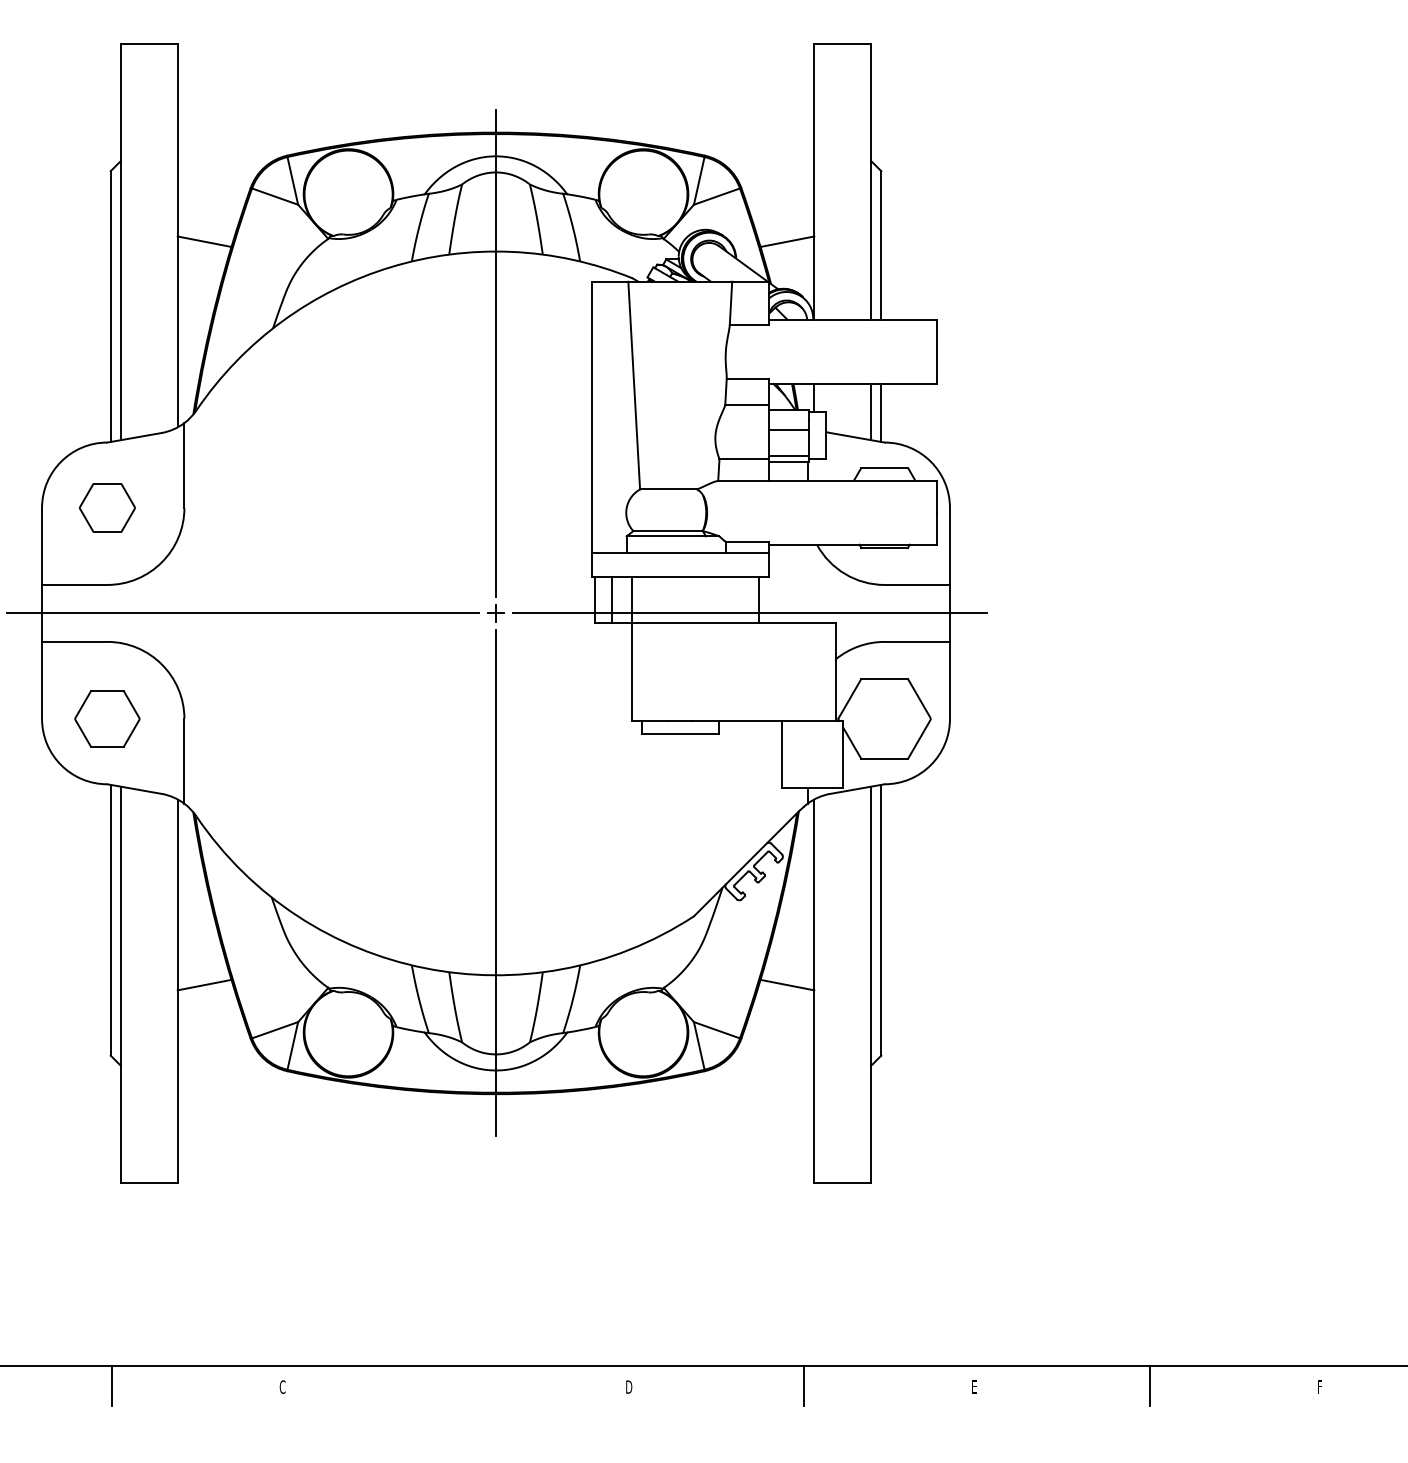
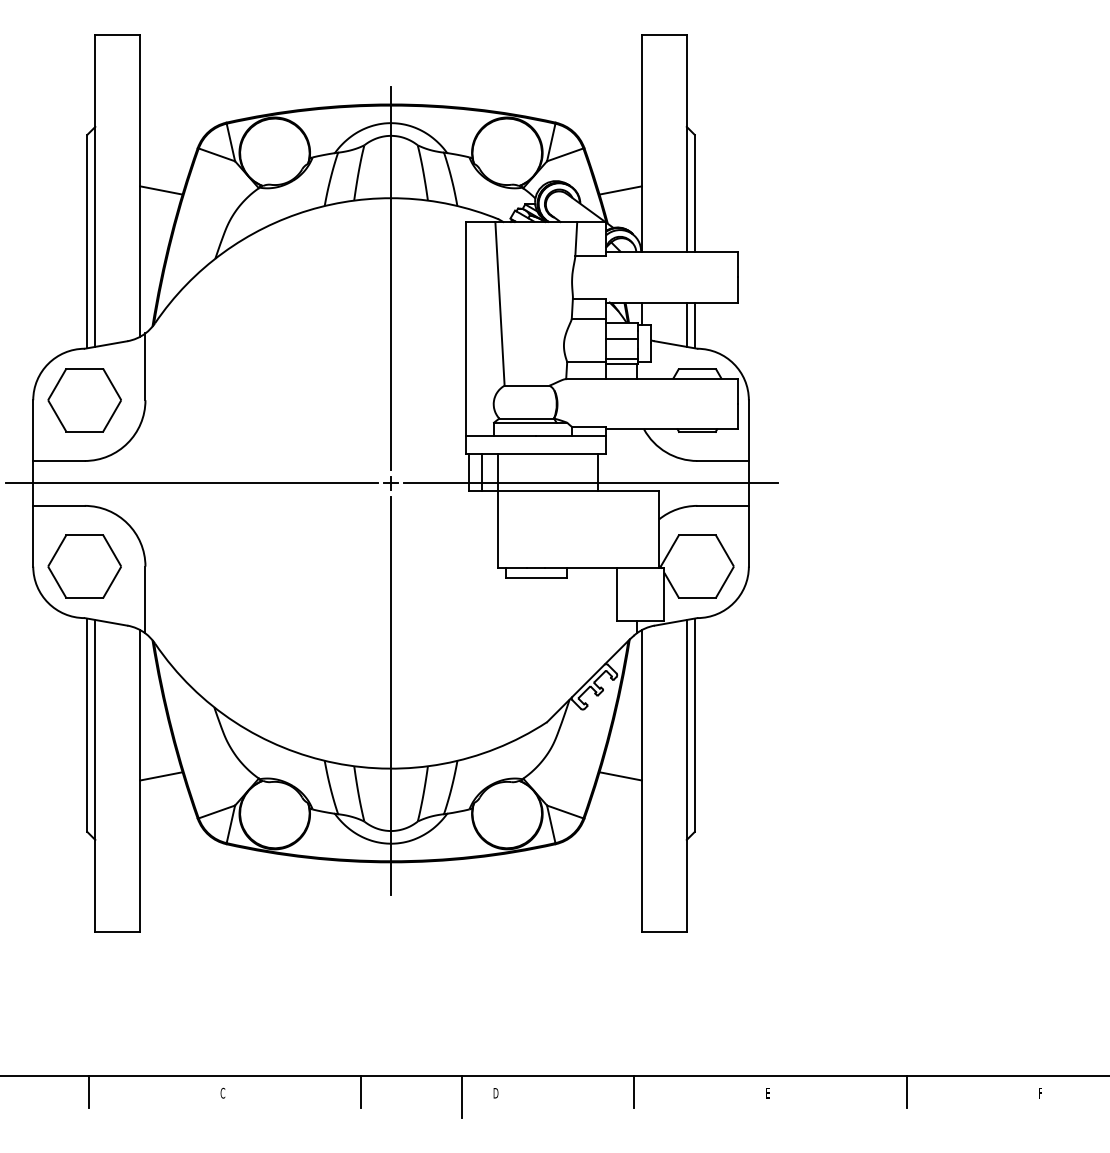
part: (107, 507) -> (84, 399), size x1.67
part: (107, 718) -> (84, 566), size x1.43
line: (458, 1385) -> (361, 1091), added
line: (586, 1392) -> (462, 1097), added

